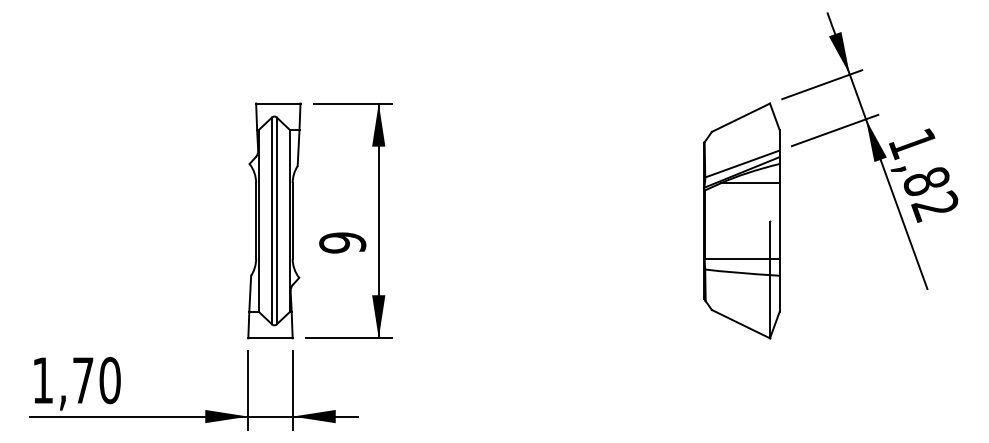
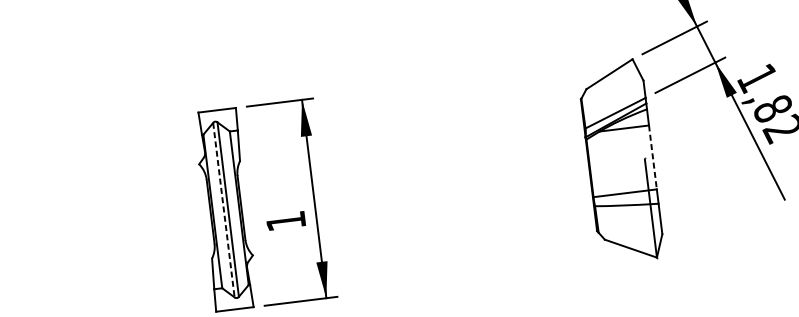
line: (779, 220) -> (652, 157), solid -> dashed
line: (271, 221) -> (223, 210), solid -> dashed
text: (342, 242) -> (285, 221), 9 -> 1

